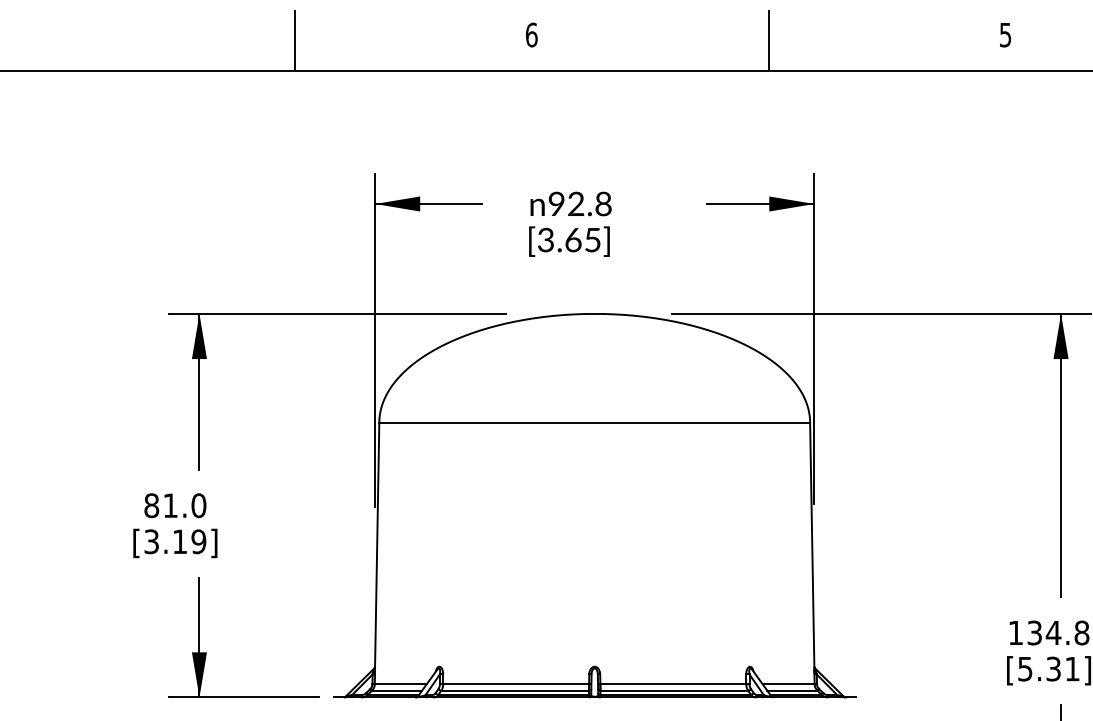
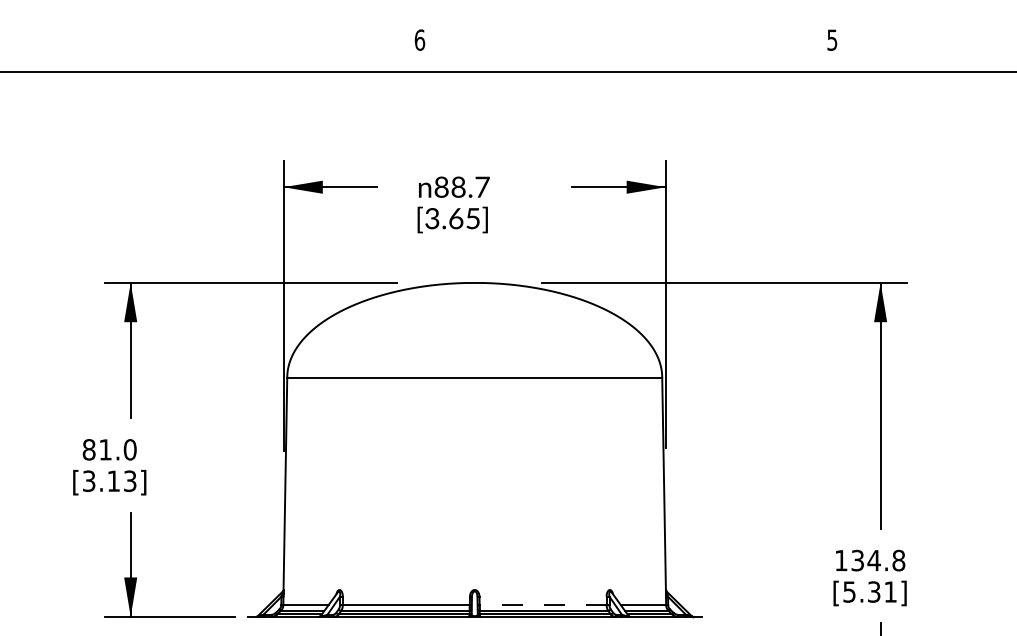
line: (294, 41) -> (213, 45), removed
line: (769, 41) -> (626, 45), removed
text: (579, 203) -> (461, 186), 92.8 -> 88.7
text: (198, 540) -> (129, 480), [3.19] -> [3.13]
line: (672, 684) -> (542, 605), solid -> dashed

